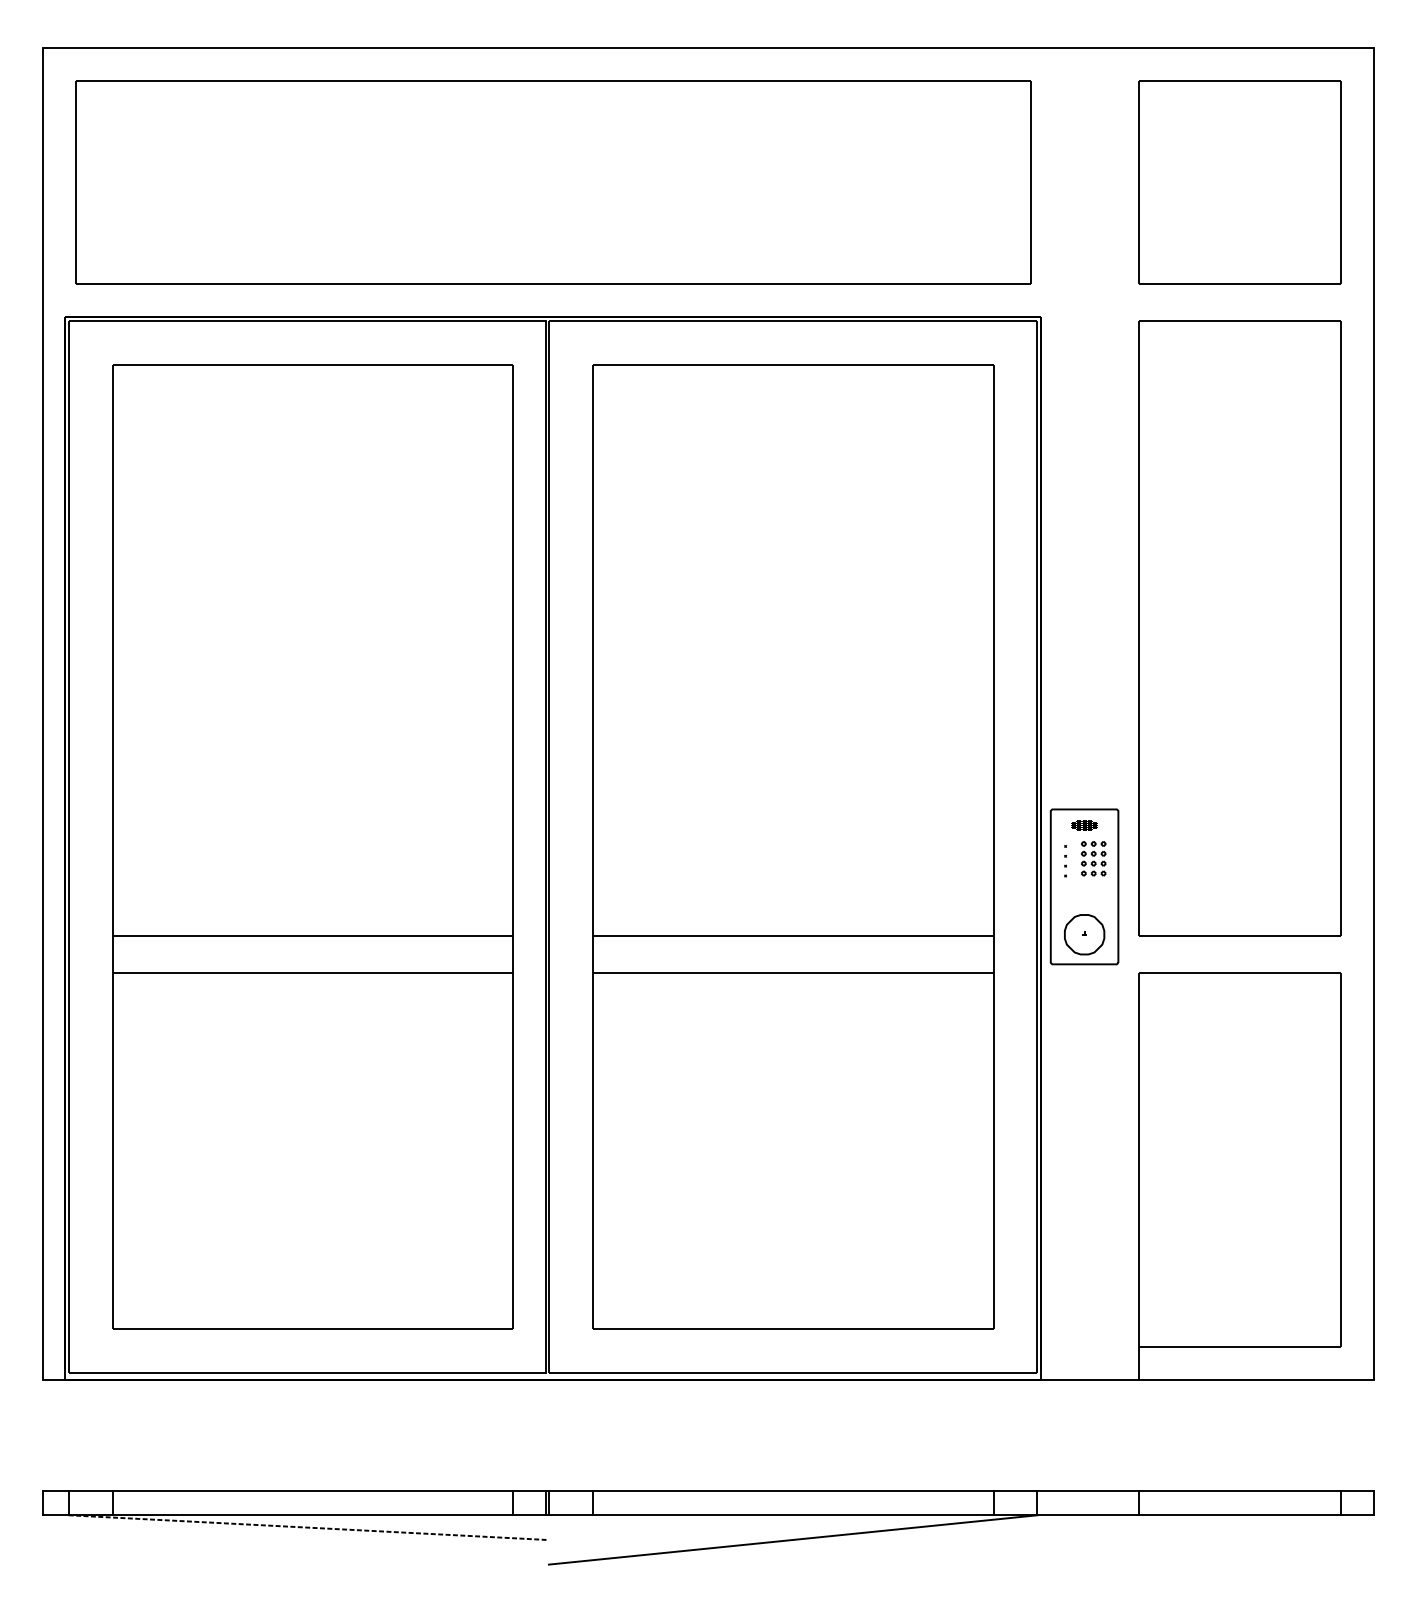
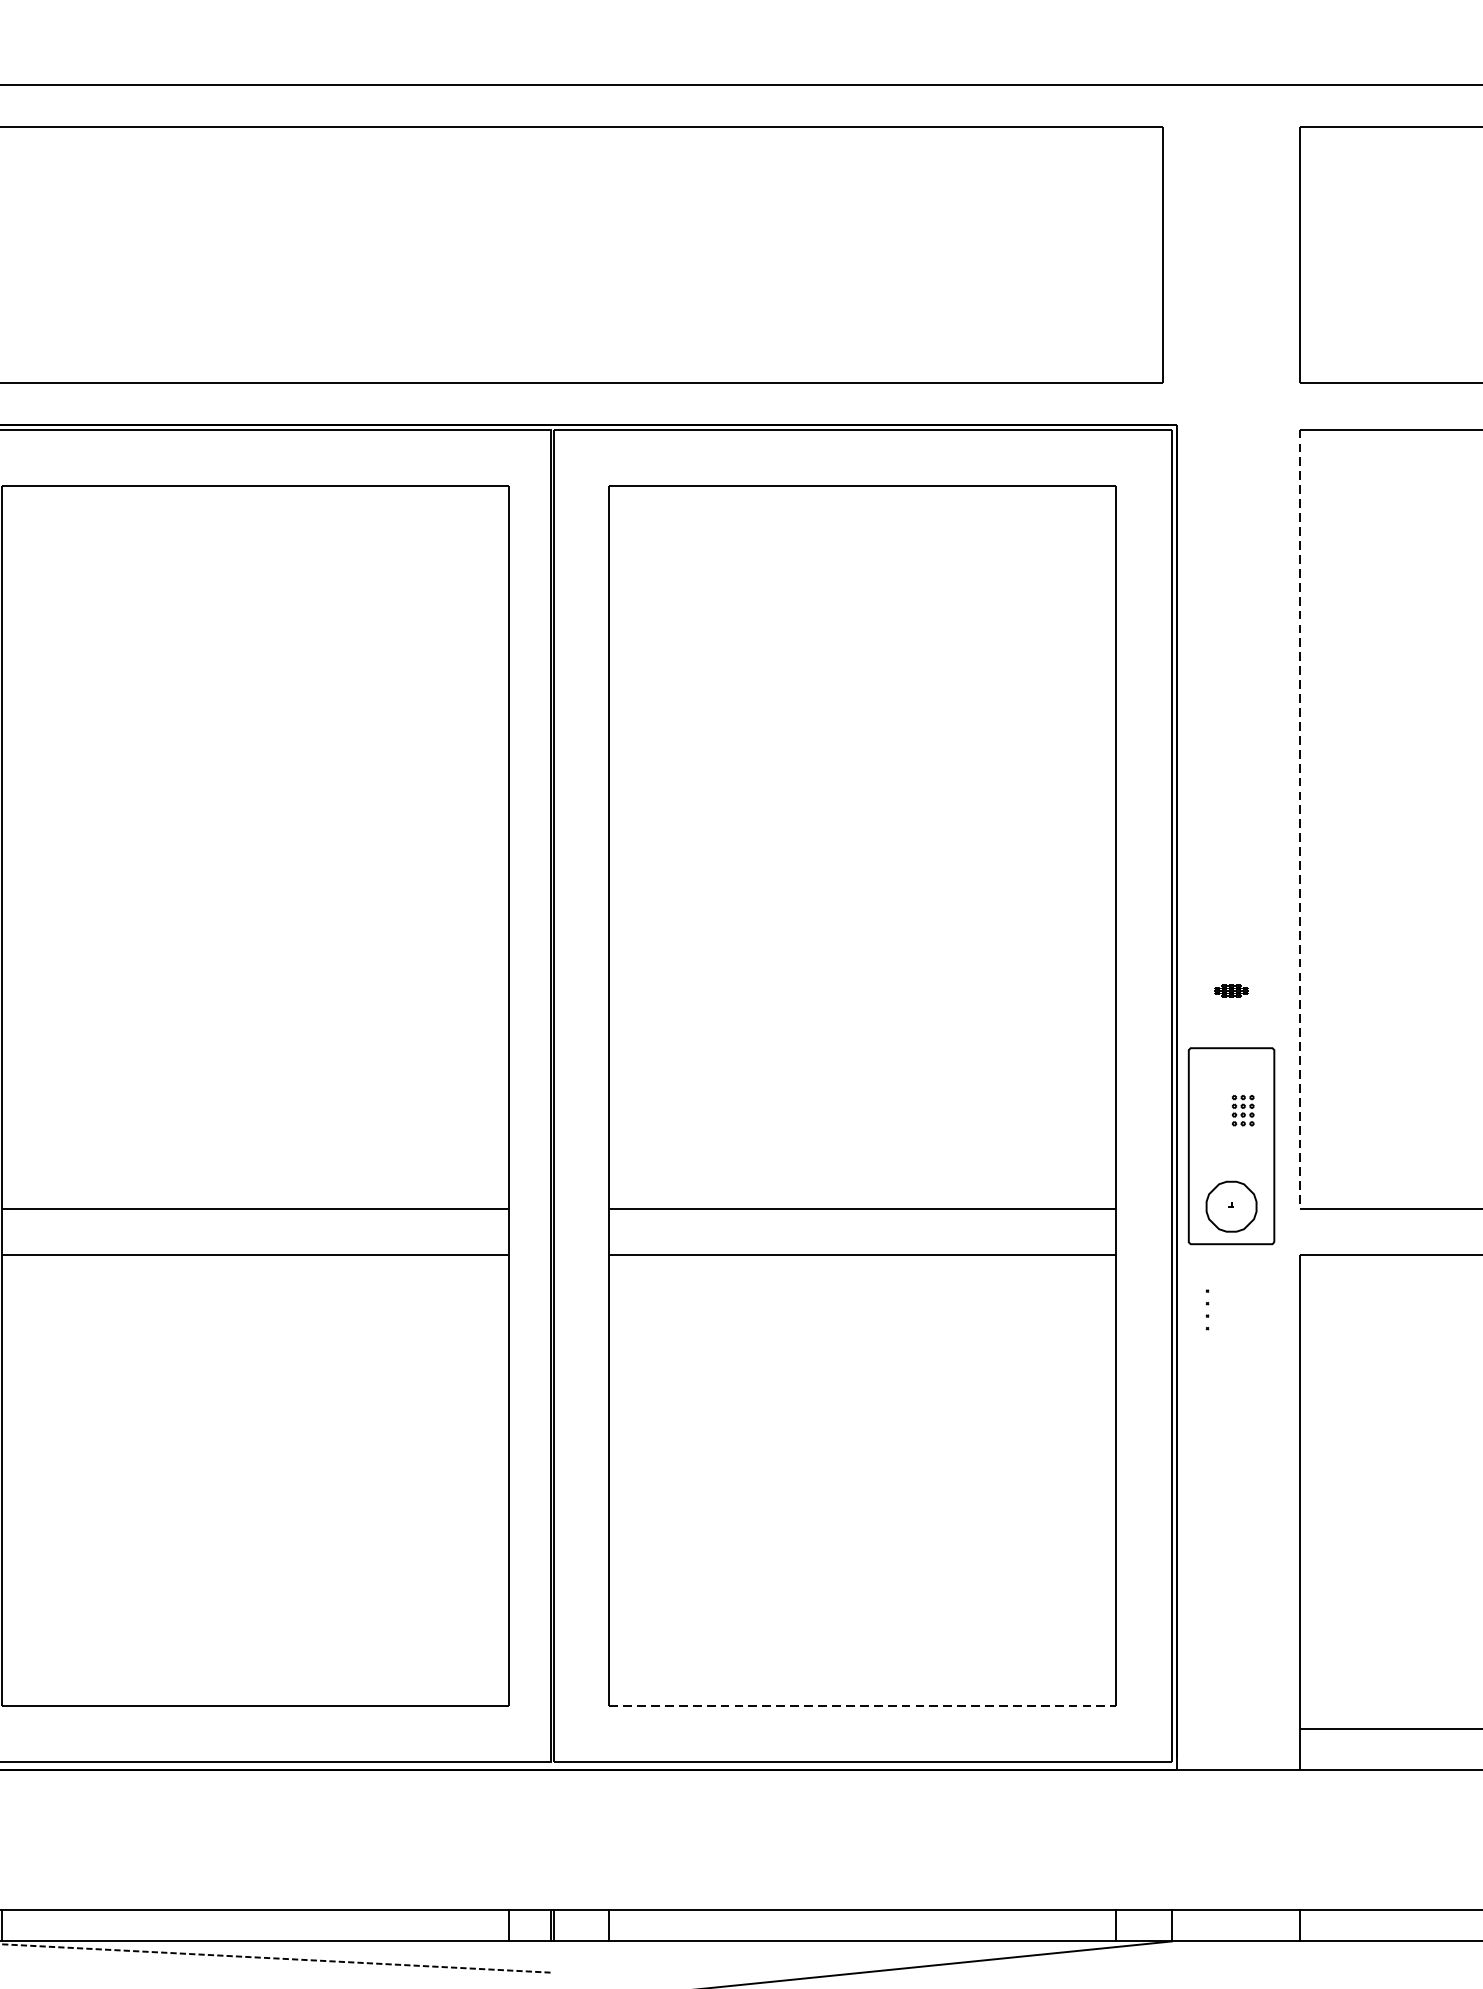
line: (1138, 628) -> (1299, 819), solid -> dashed
part: (1084, 825) -> (1231, 991), moved
part: (1093, 858) -> (1242, 1110), size x0.7
part: (1065, 861) -> (1207, 1310), moved
line: (793, 1329) -> (863, 1706), solid -> dashed

